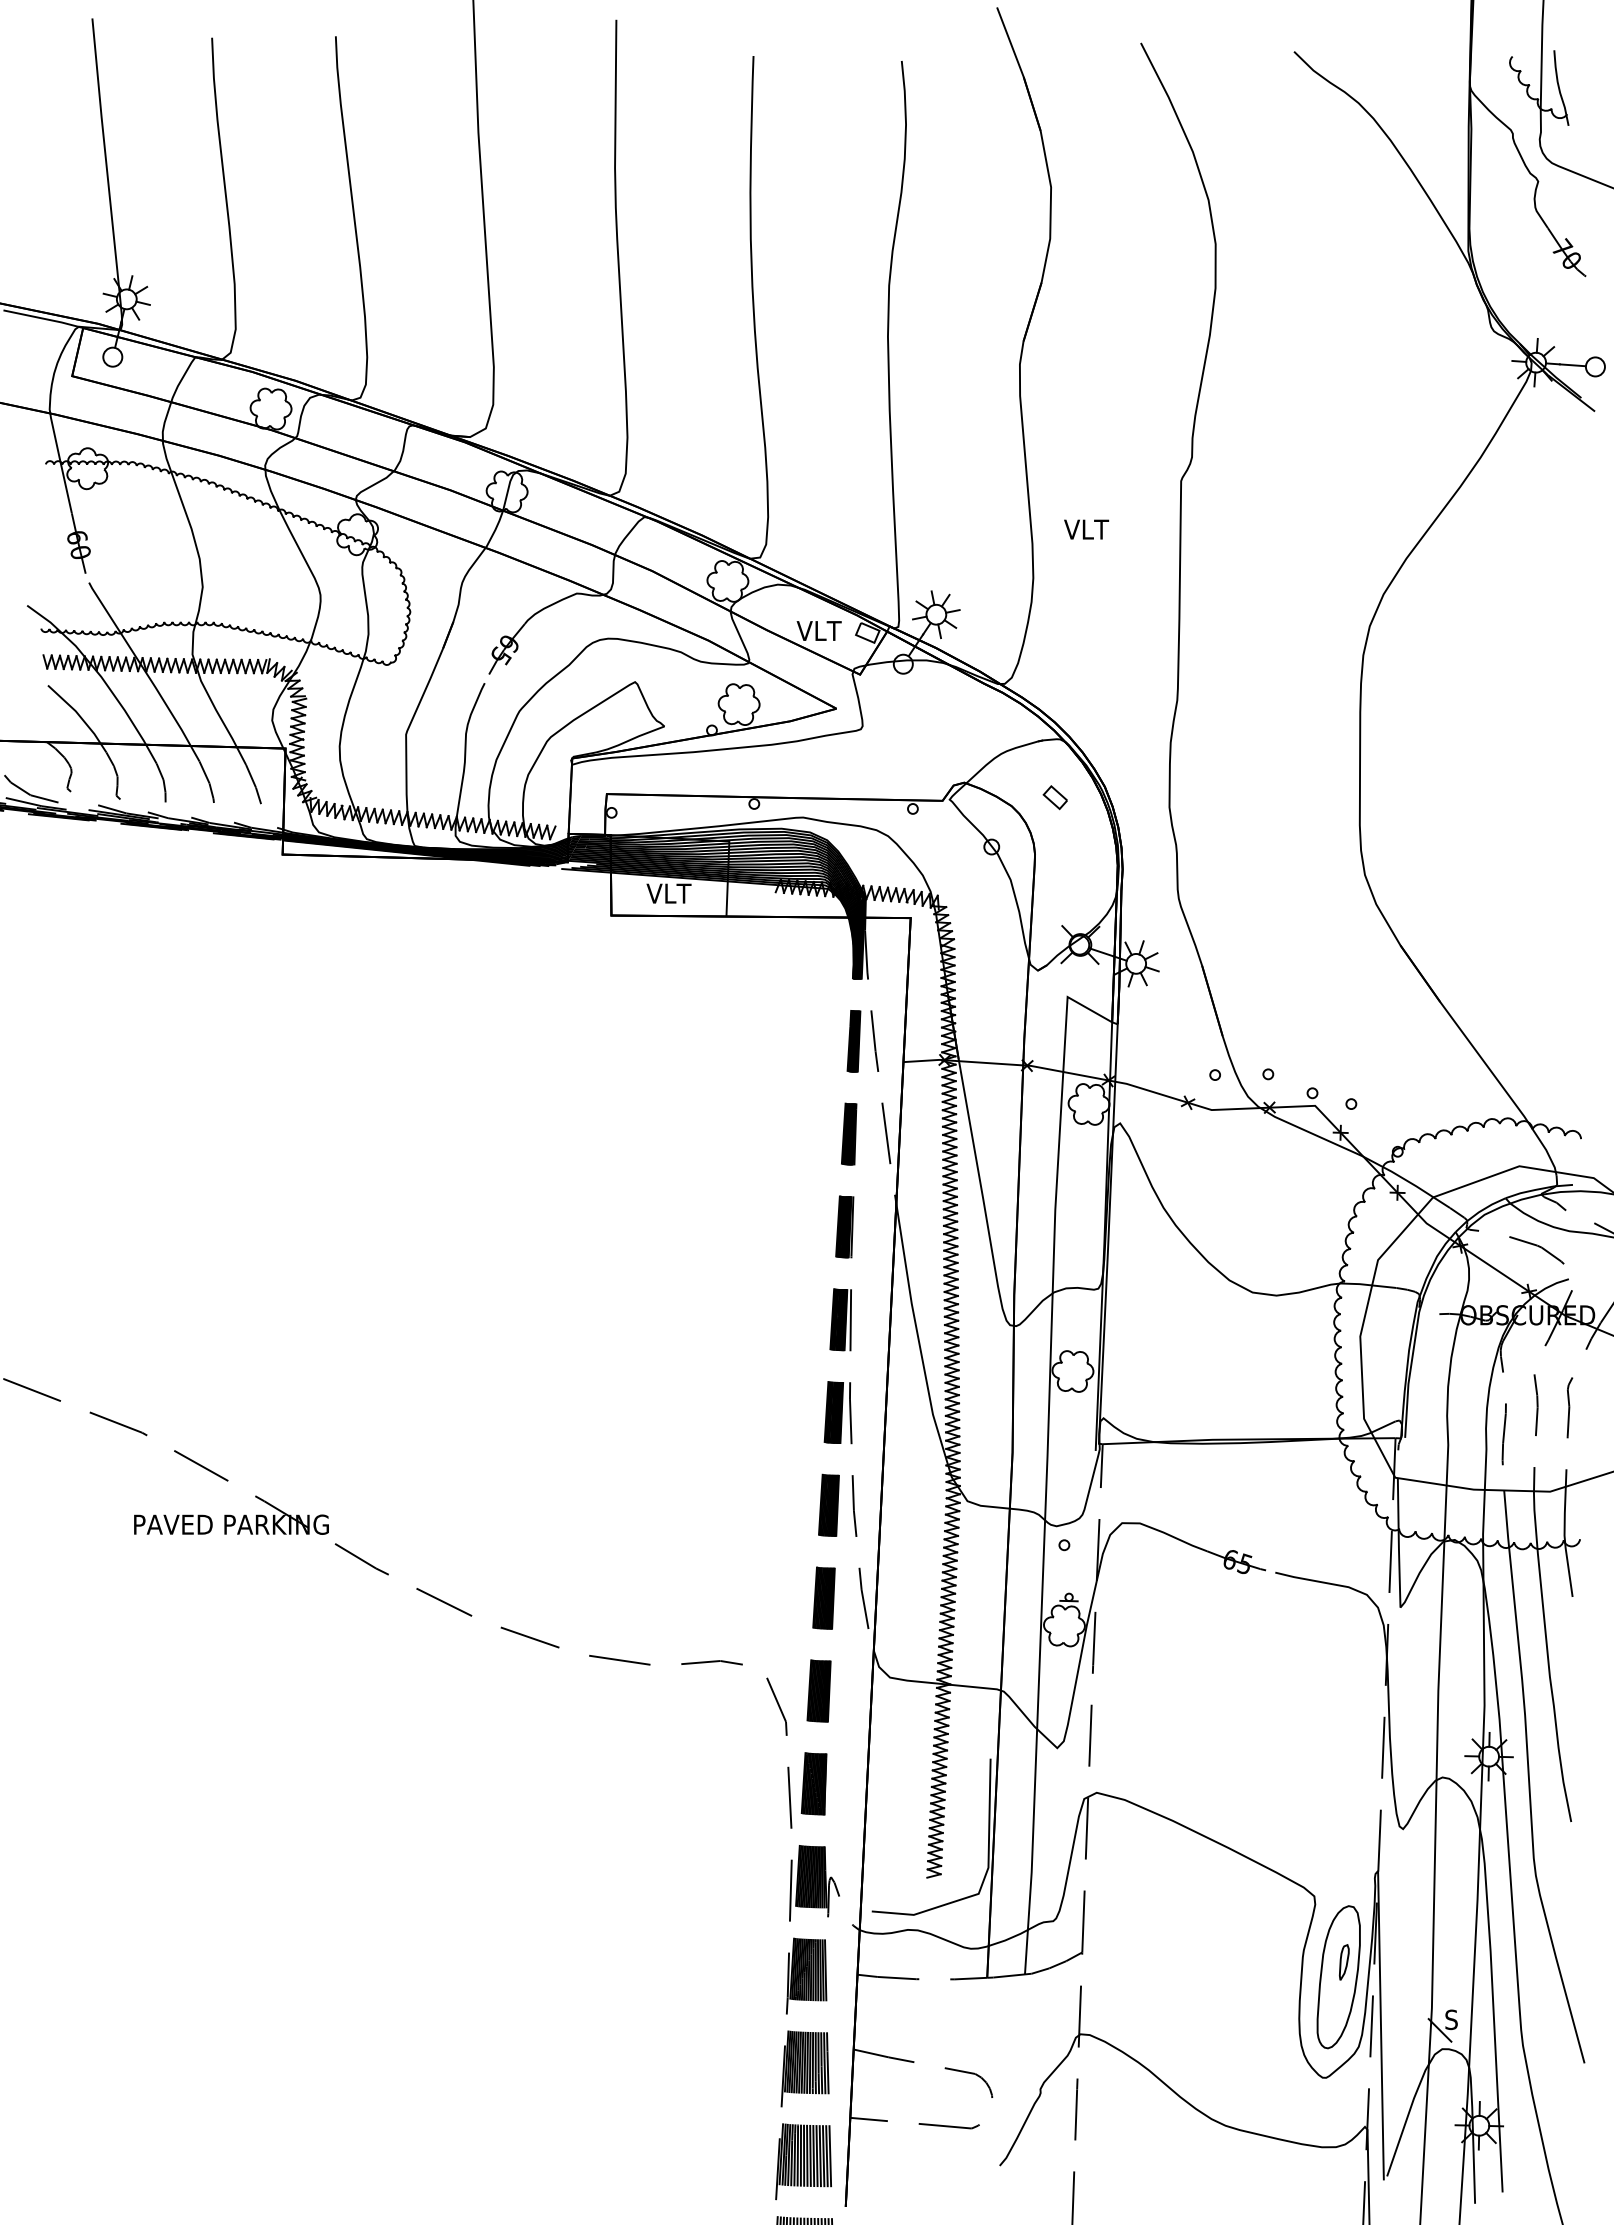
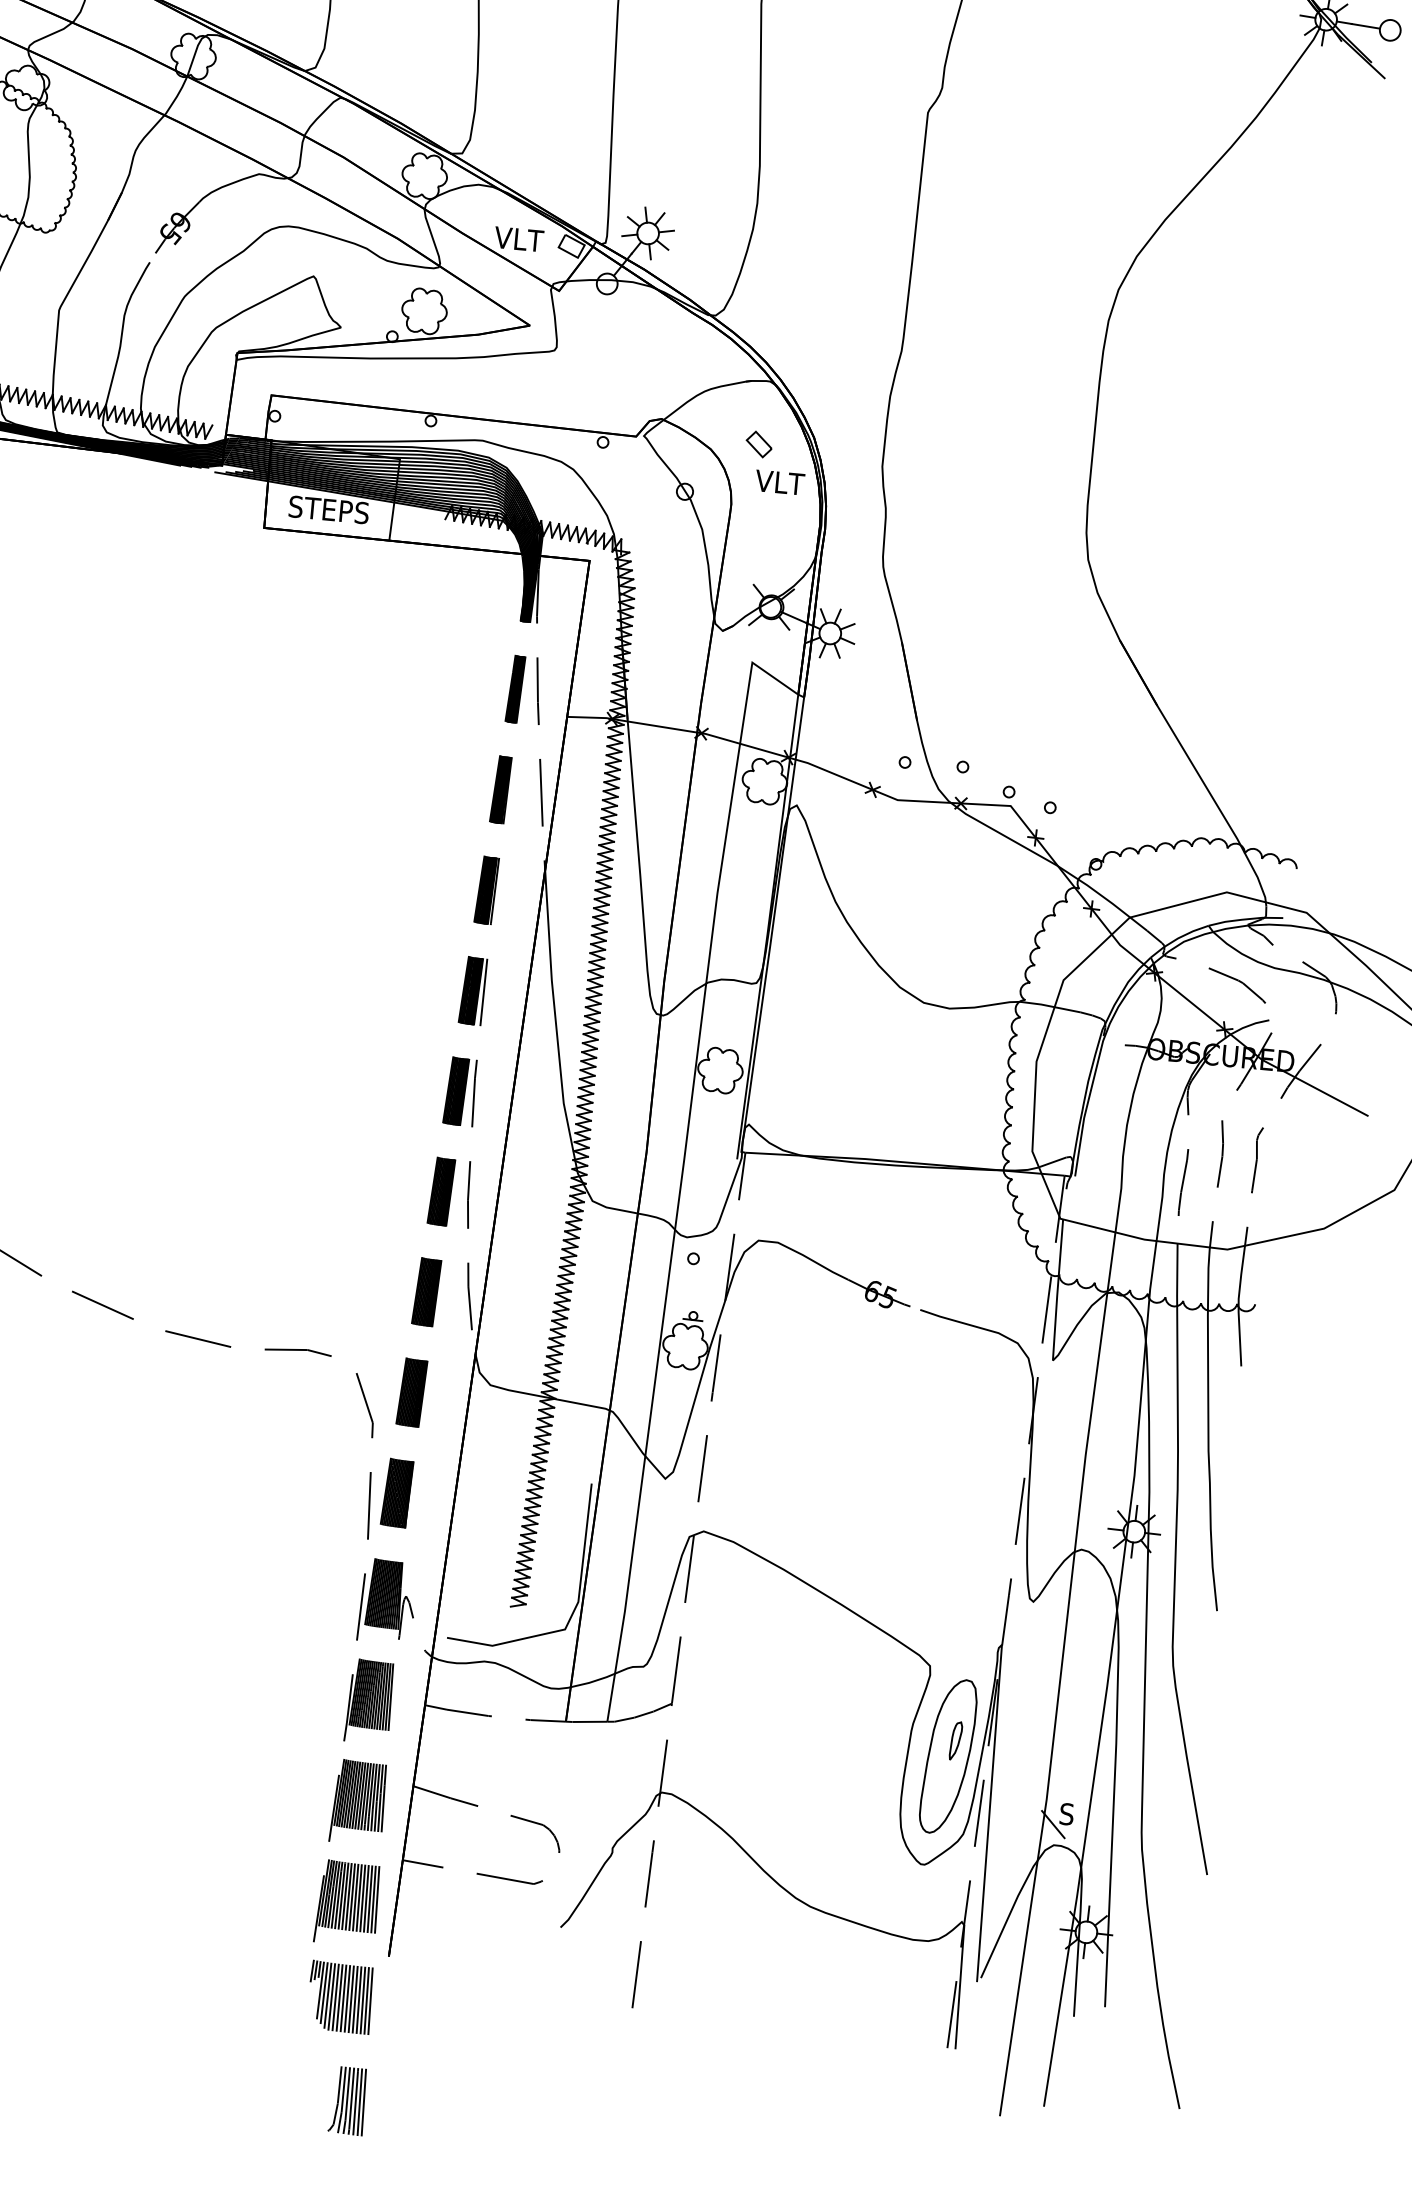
text: (1086, 529) -> (779, 482), moved
text: (668, 893) -> (328, 509), VLT -> STEPS

